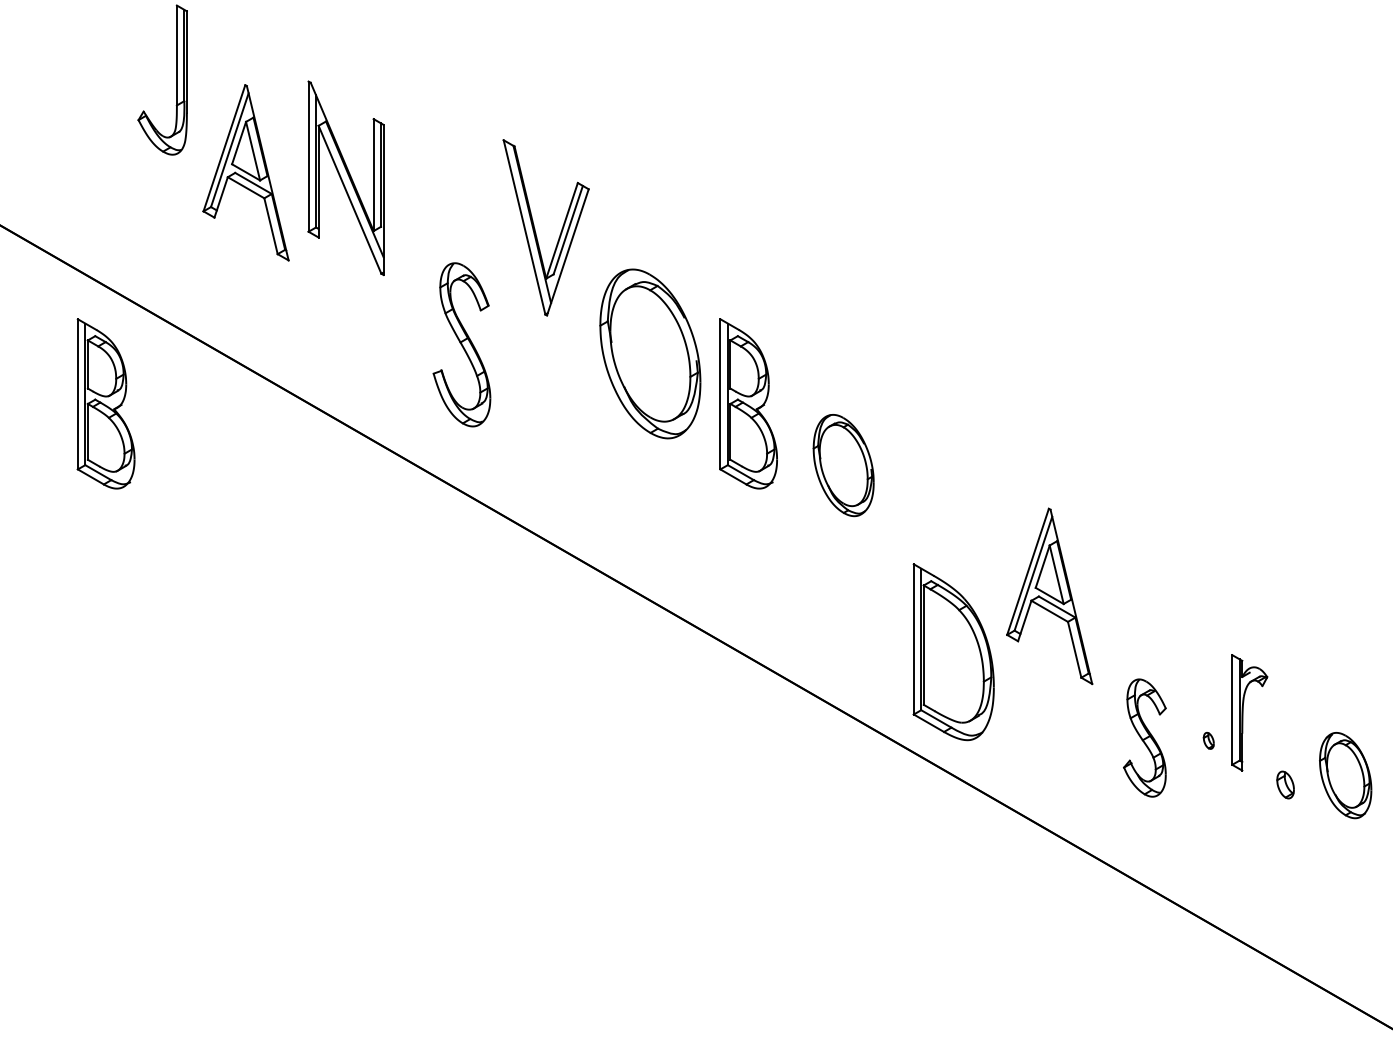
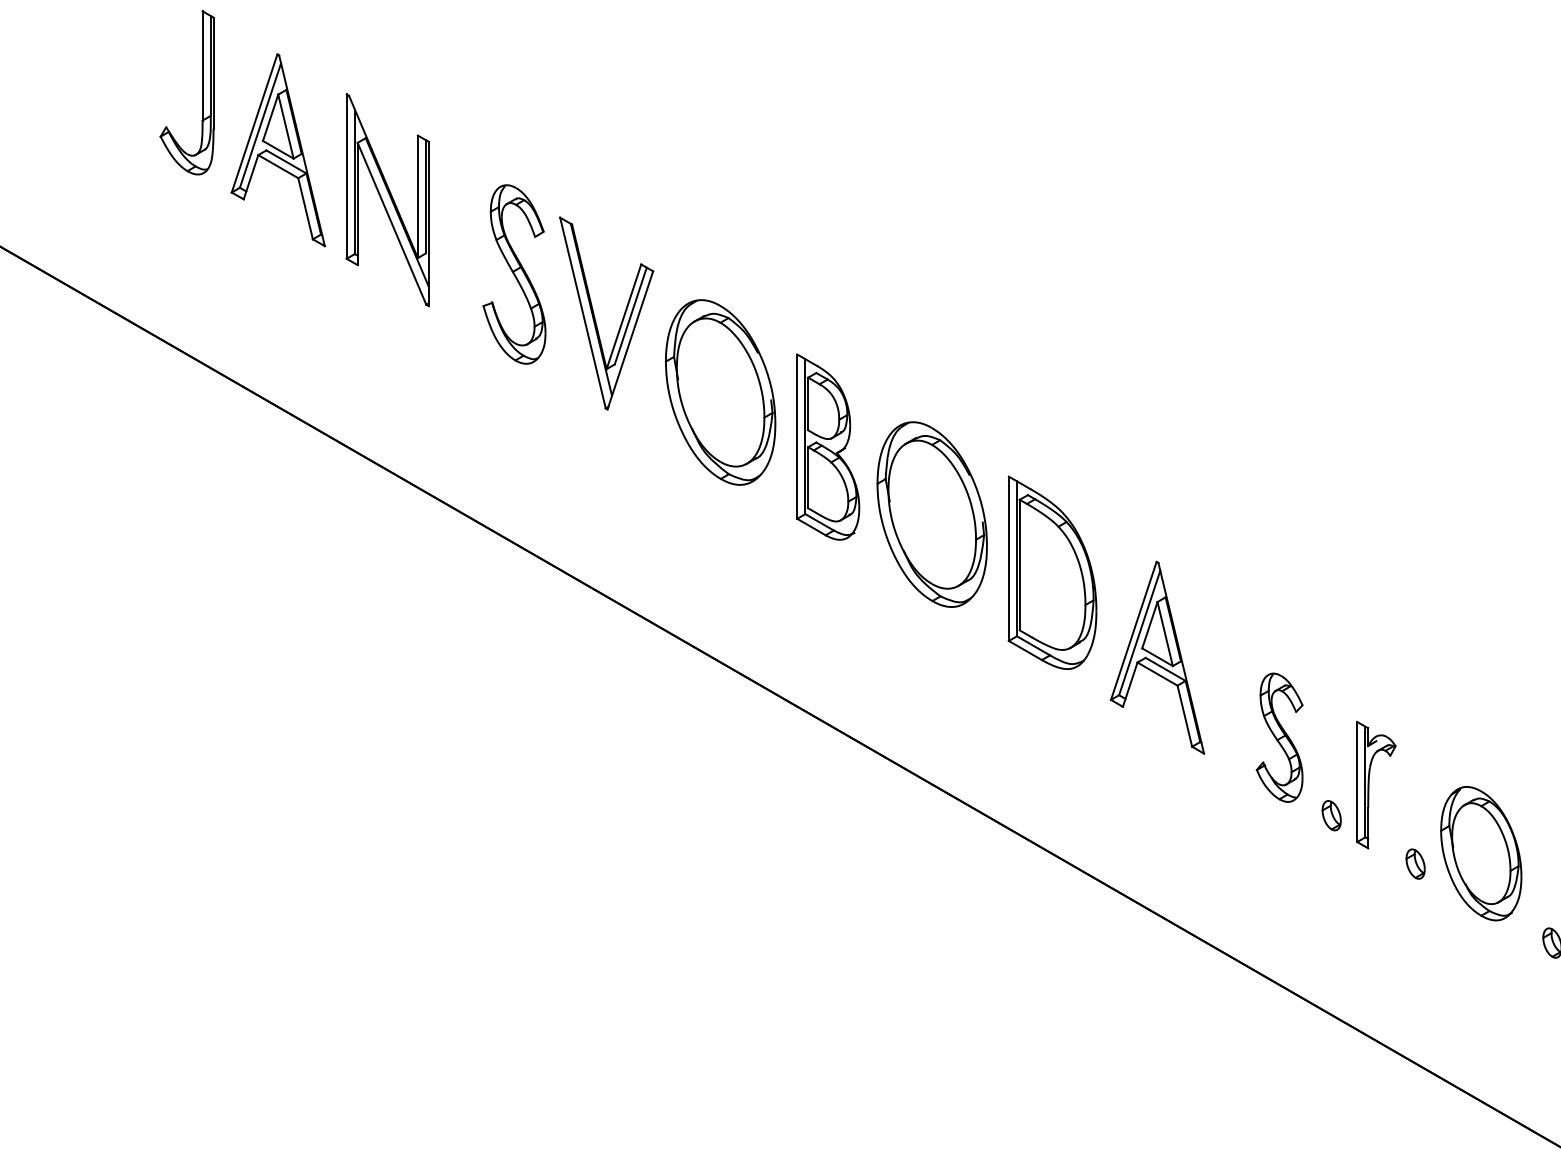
part: (245, 172) -> (277, 150), moved
part: (536, 231) -> (595, 317), moved
part: (461, 344) -> (514, 274), moved
part: (106, 403) -> (125, 446), removed
part: (843, 465) -> (931, 514), size x1.67
part: (953, 651) -> (1052, 572), moved
part: (1144, 737) -> (1279, 737), moved
part: (1208, 740) -> (1331, 815), size x1.67
part: (1345, 775) -> (1481, 853), size x1.43

